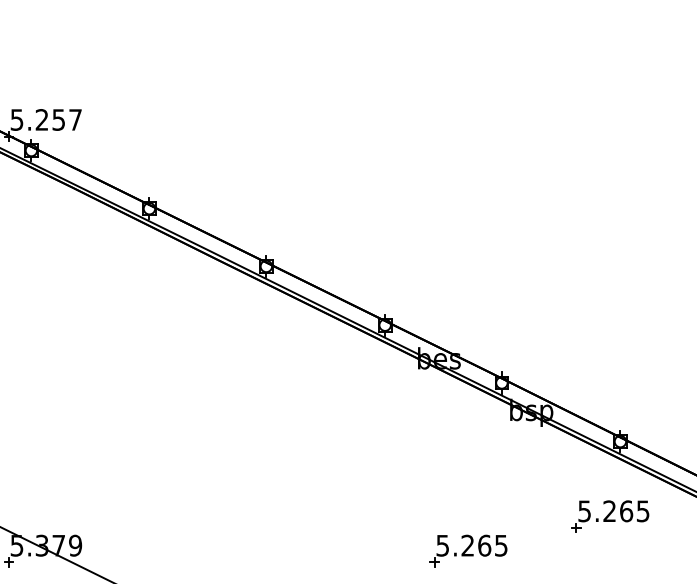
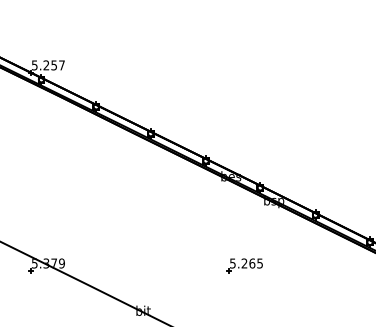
part: (609, 515) -> (310, 249), removed

